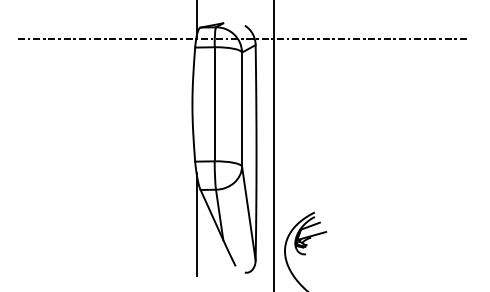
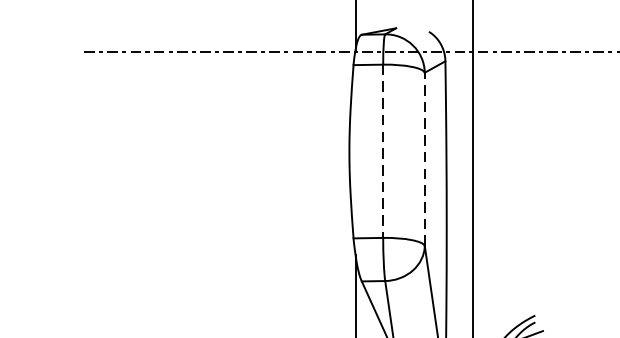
line: (214, 104) -> (382, 151), solid -> dashed
line: (242, 109) -> (425, 159), solid -> dashed

